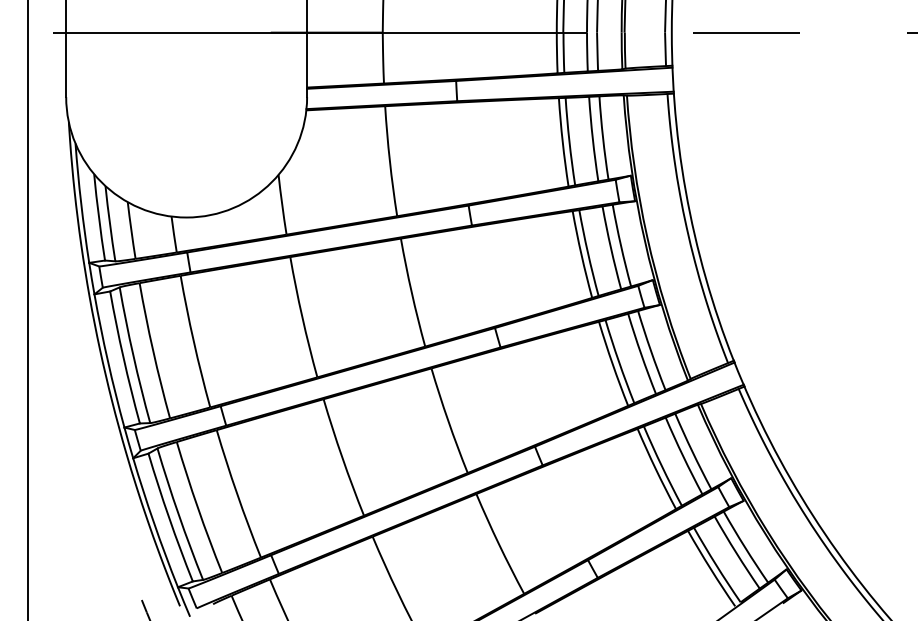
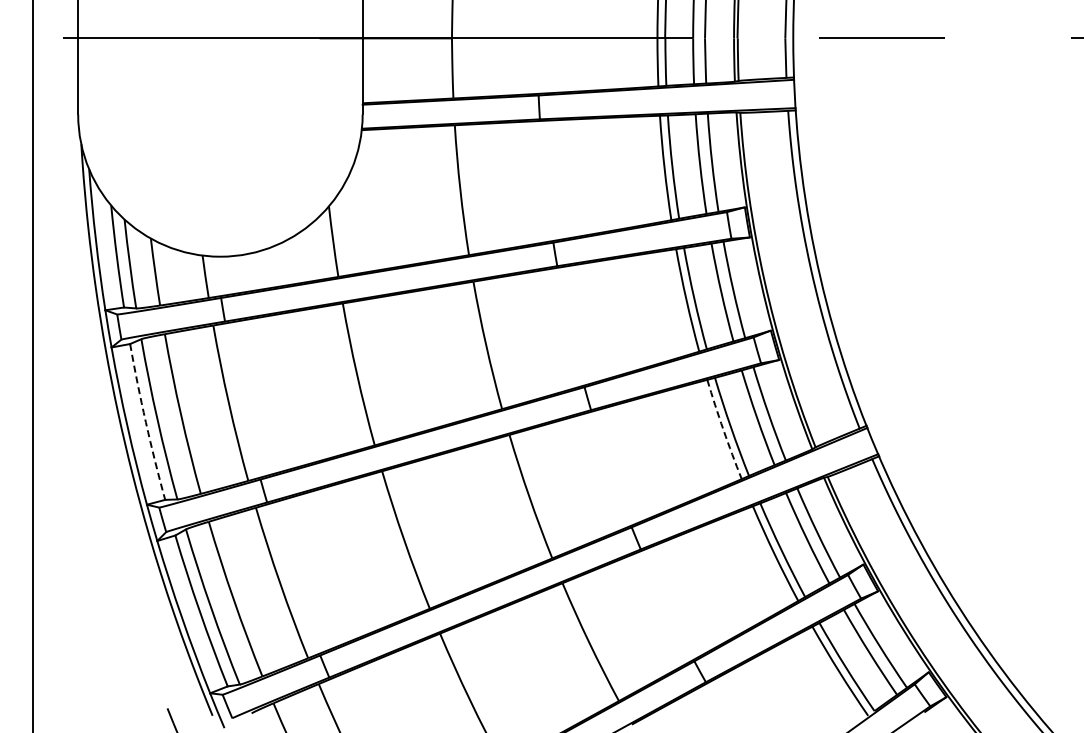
arc: (123, 357) -> (145, 422), solid -> dashed
arc: (612, 363) -> (723, 429), solid -> dashed

